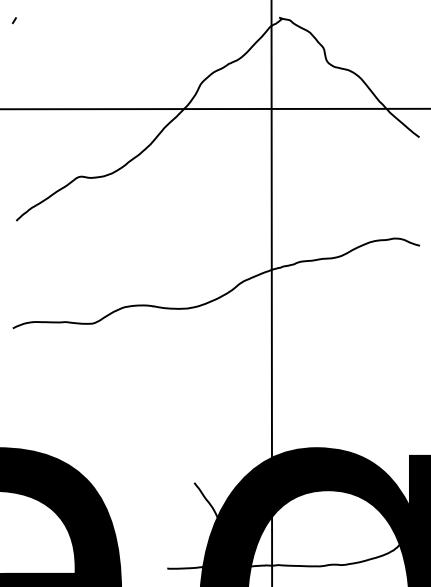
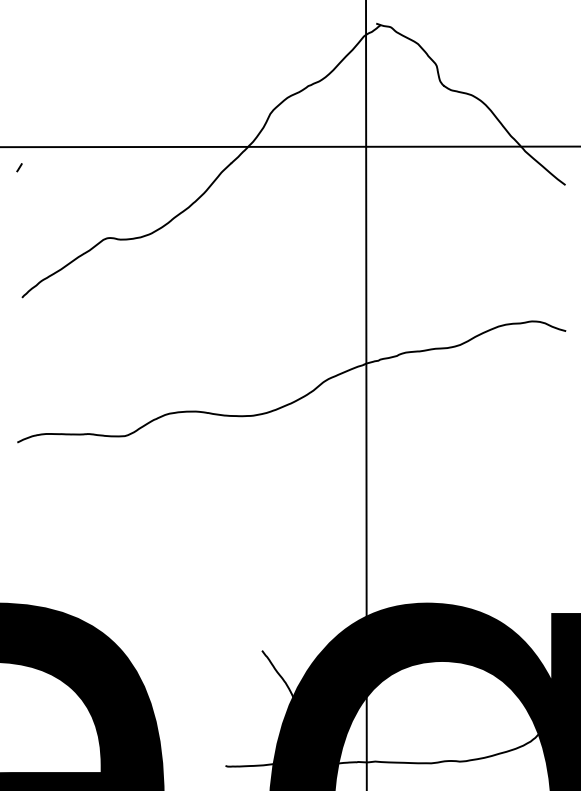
curve: (14, 20) -> (19, 167), moved

